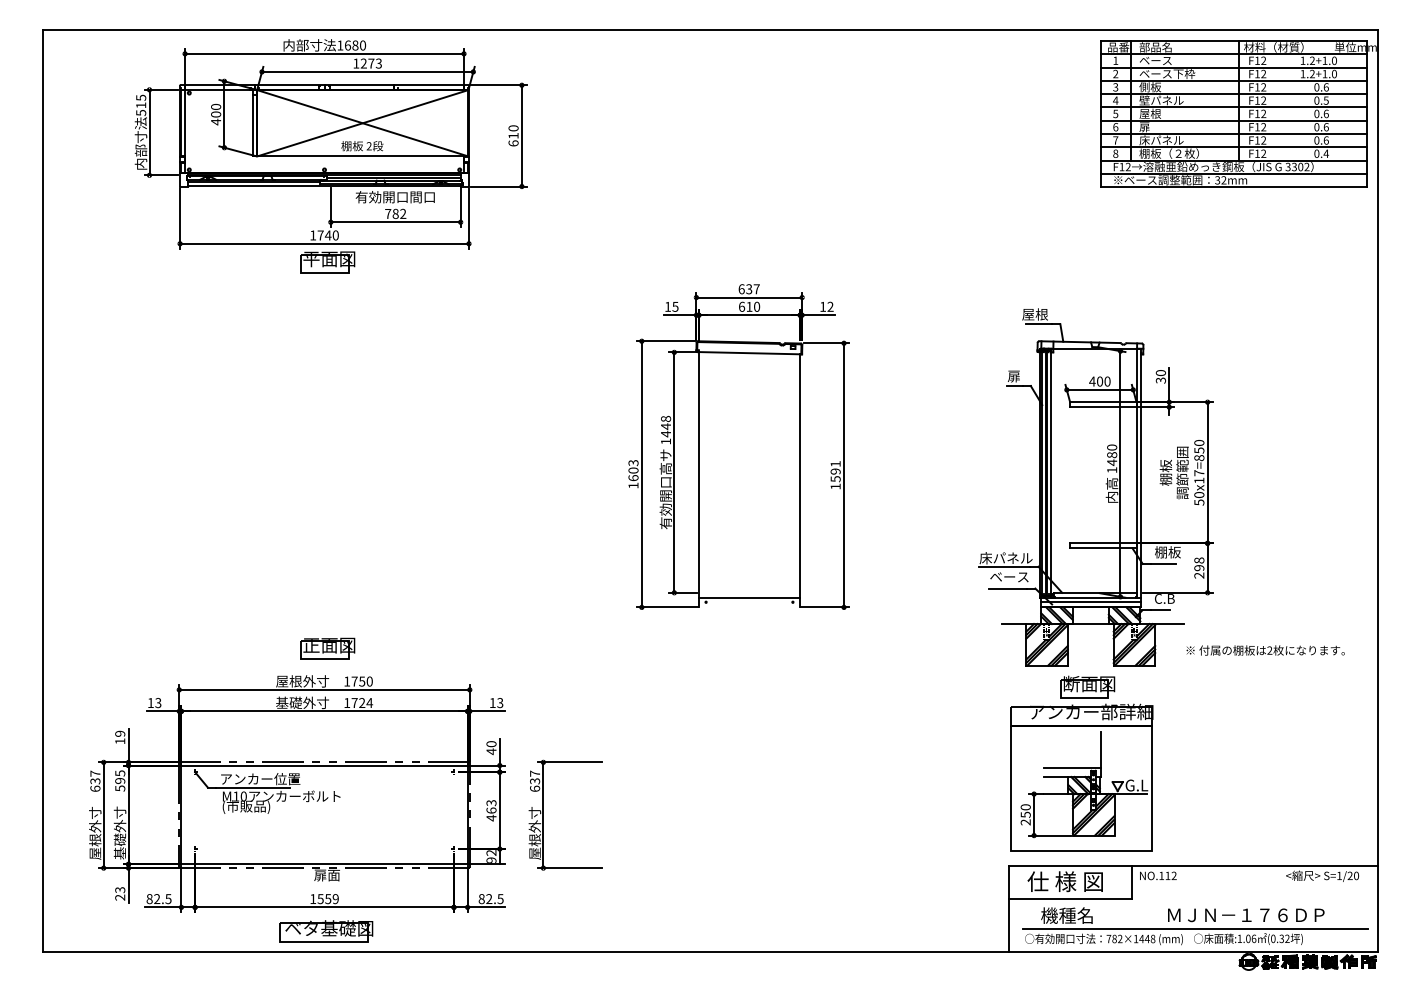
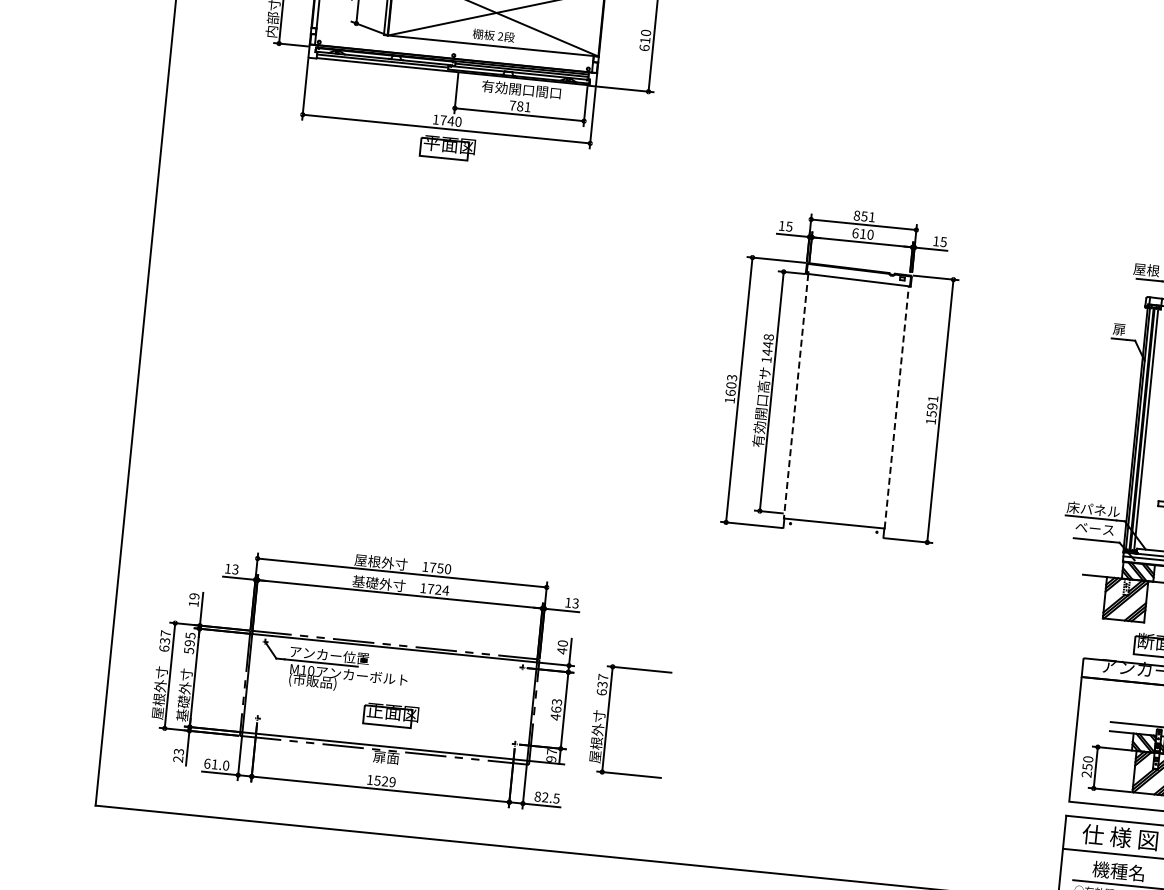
text: (403, 213) -> (528, 106), 782 -> 781
text: (748, 289) -> (863, 216), 637 -> 851
text: (830, 306) -> (943, 241), 12 -> 15
line: (698, 474) -> (795, 395), solid -> dashed
line: (800, 476) -> (896, 407), solid -> dashed
part: (327, 648) -> (390, 715), moved
text: (491, 852) -> (552, 751), 92 -> 97
text: (158, 899) -> (216, 765), 82.5 -> 61.0
text: (328, 899) -> (385, 781), 1559 -> 1529
part: (326, 931) -> (380, 813), removed

